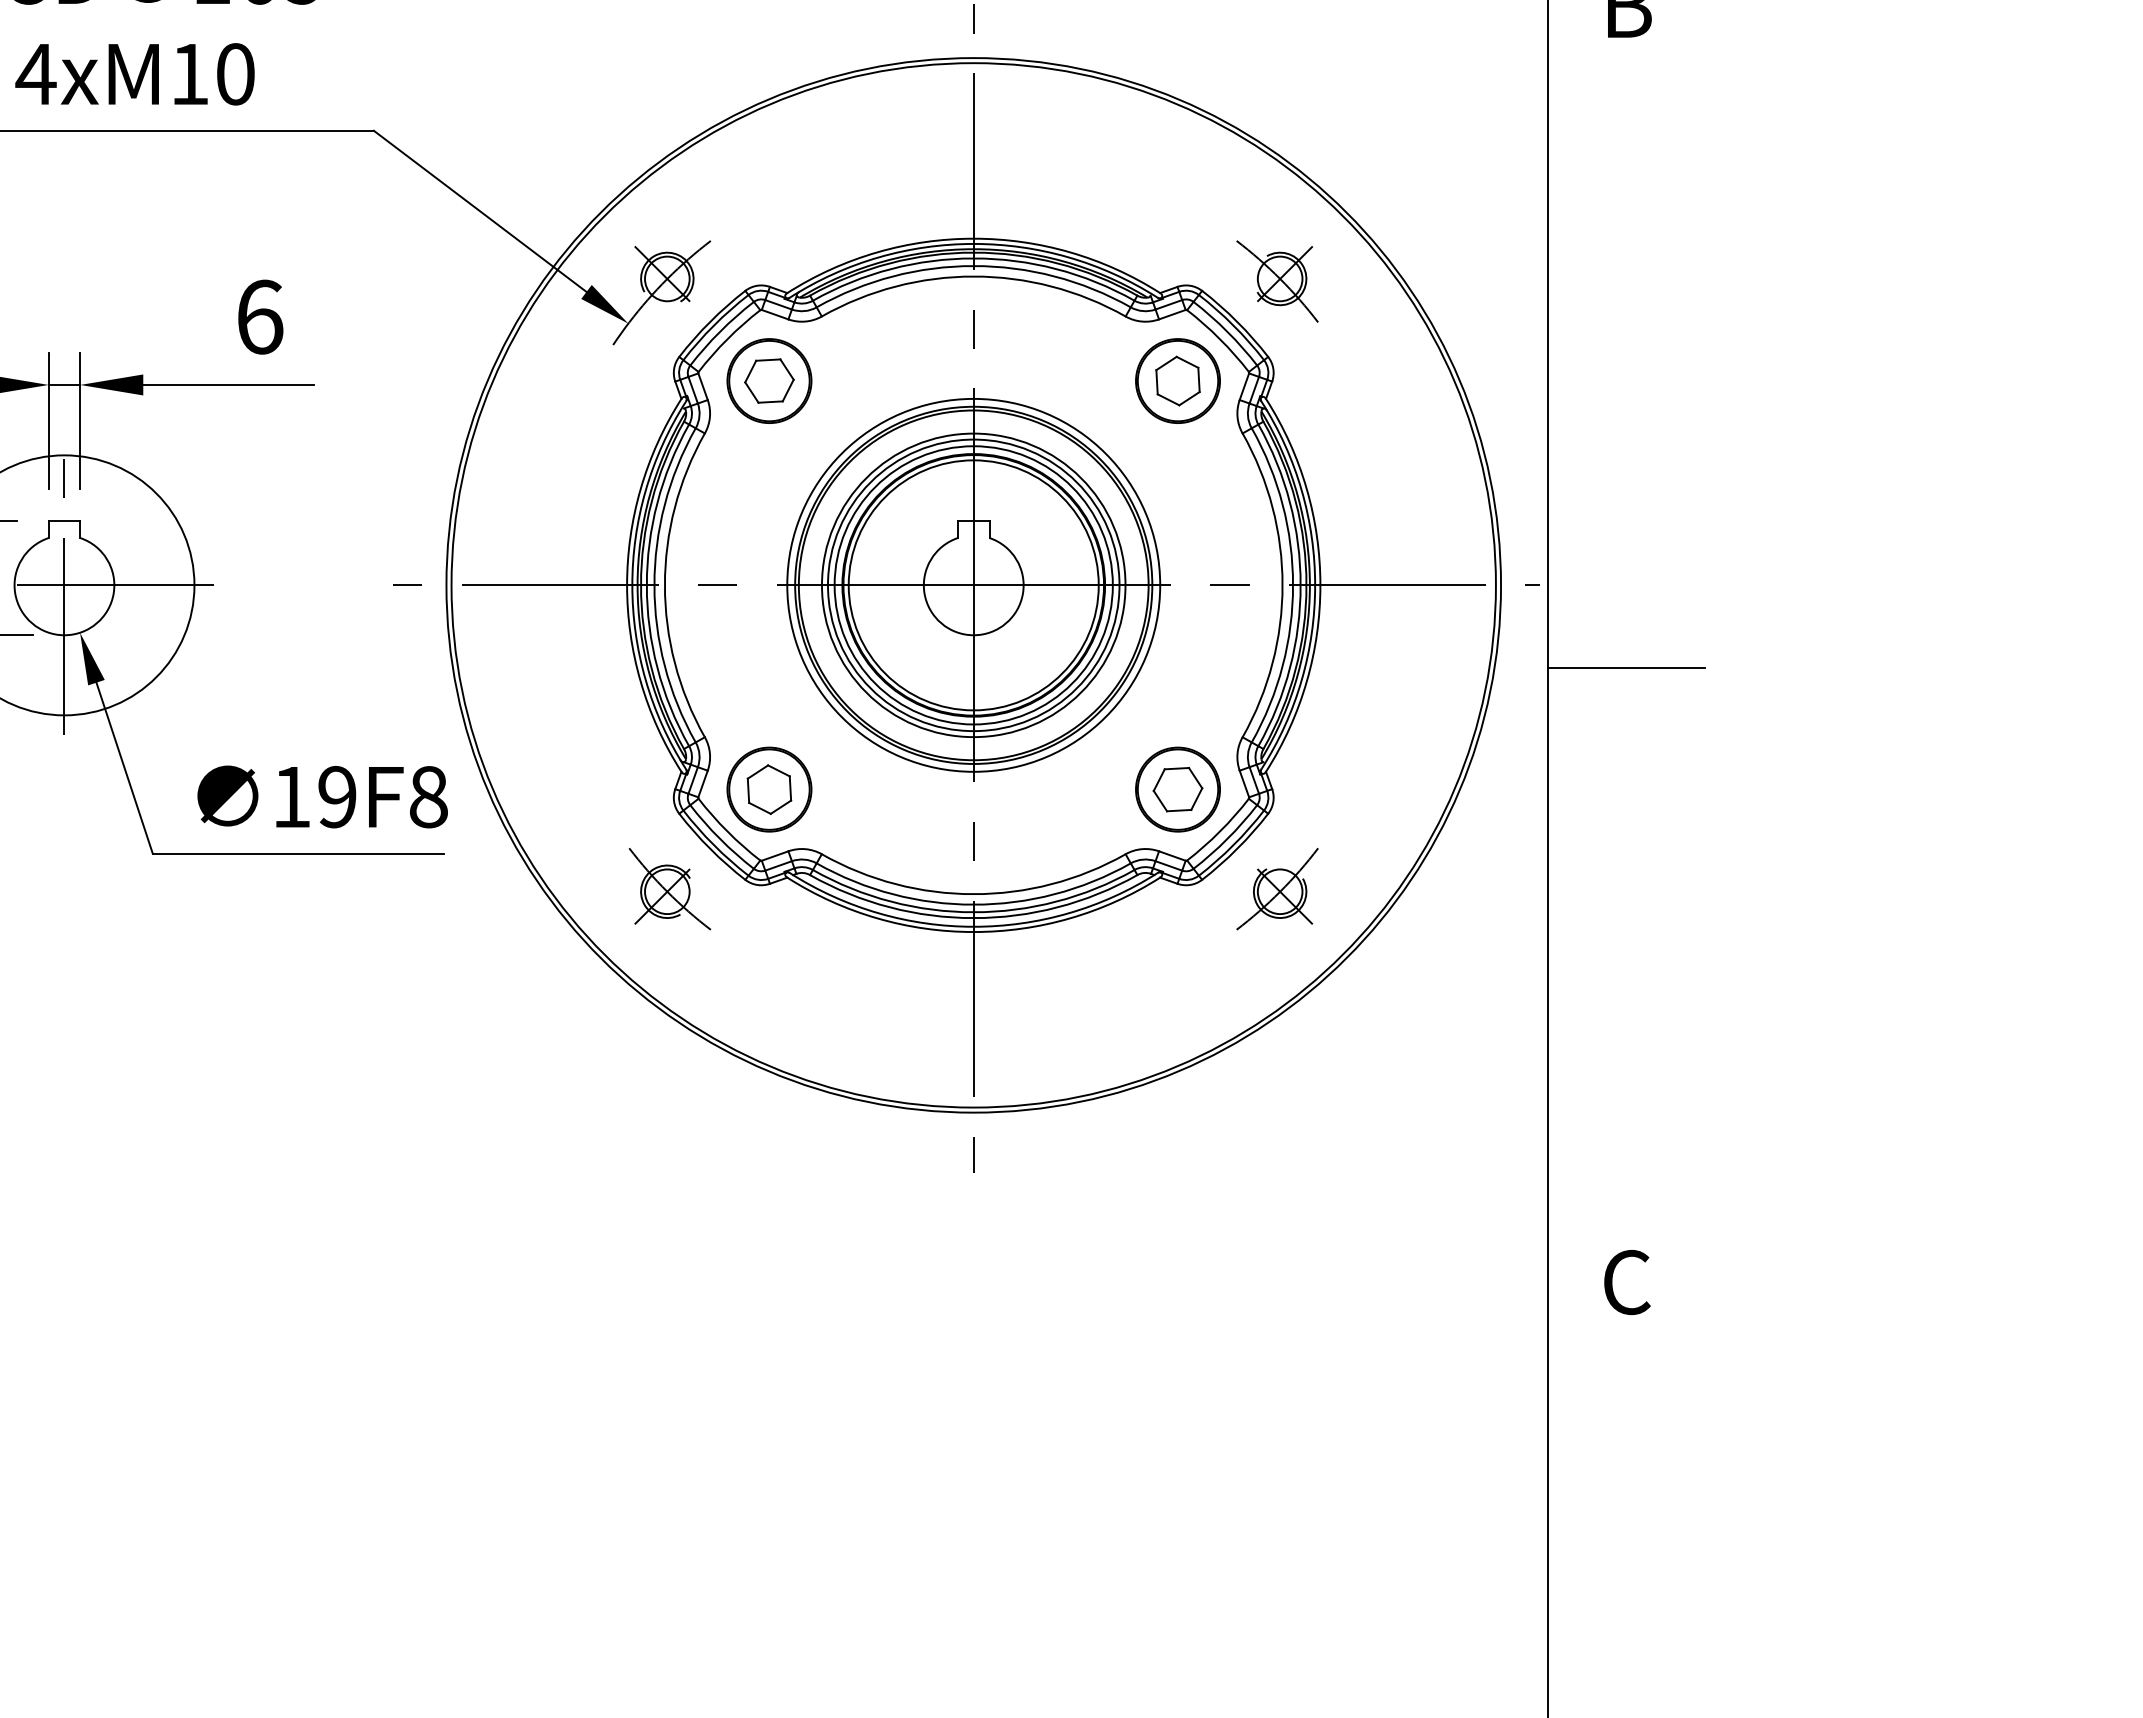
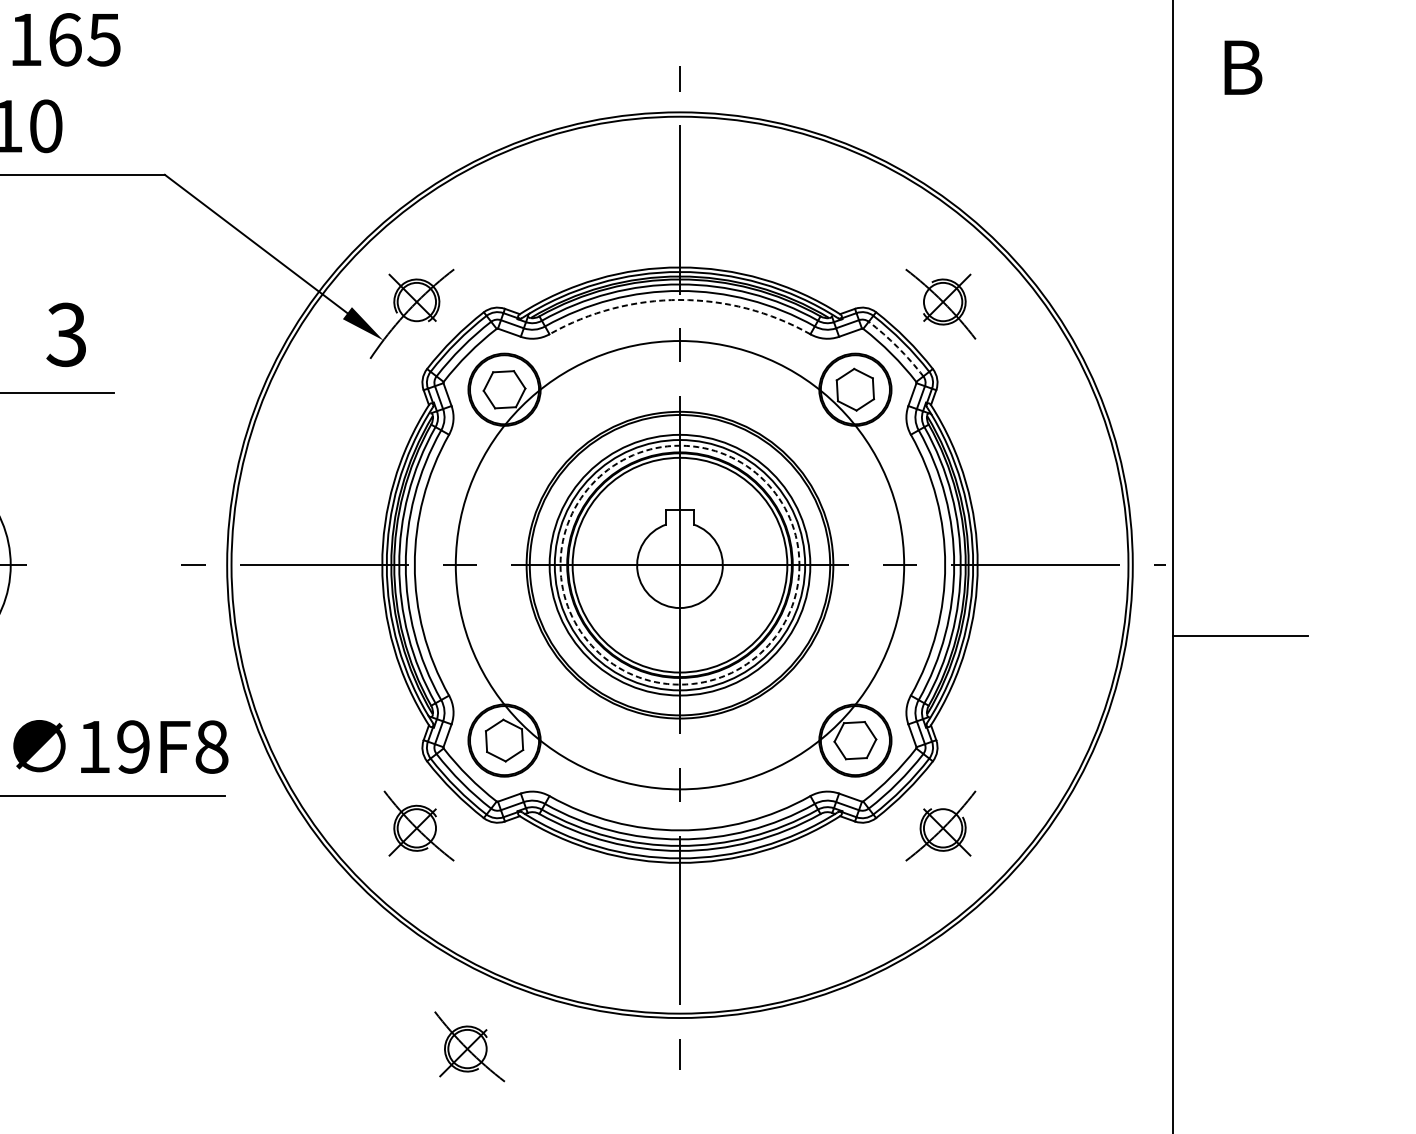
arc: (973, 276) -> (679, 299), solid -> dashed
text: (259, 316) -> (66, 334), 6 -> 3
arc: (1227, 331) -> (897, 347), solid -> dashed
circle: (973, 584) -> (679, 564), size x1.4
circle: (973, 585) -> (679, 565), solid -> dashed
part: (728, 1146) -> (469, 1047), added

